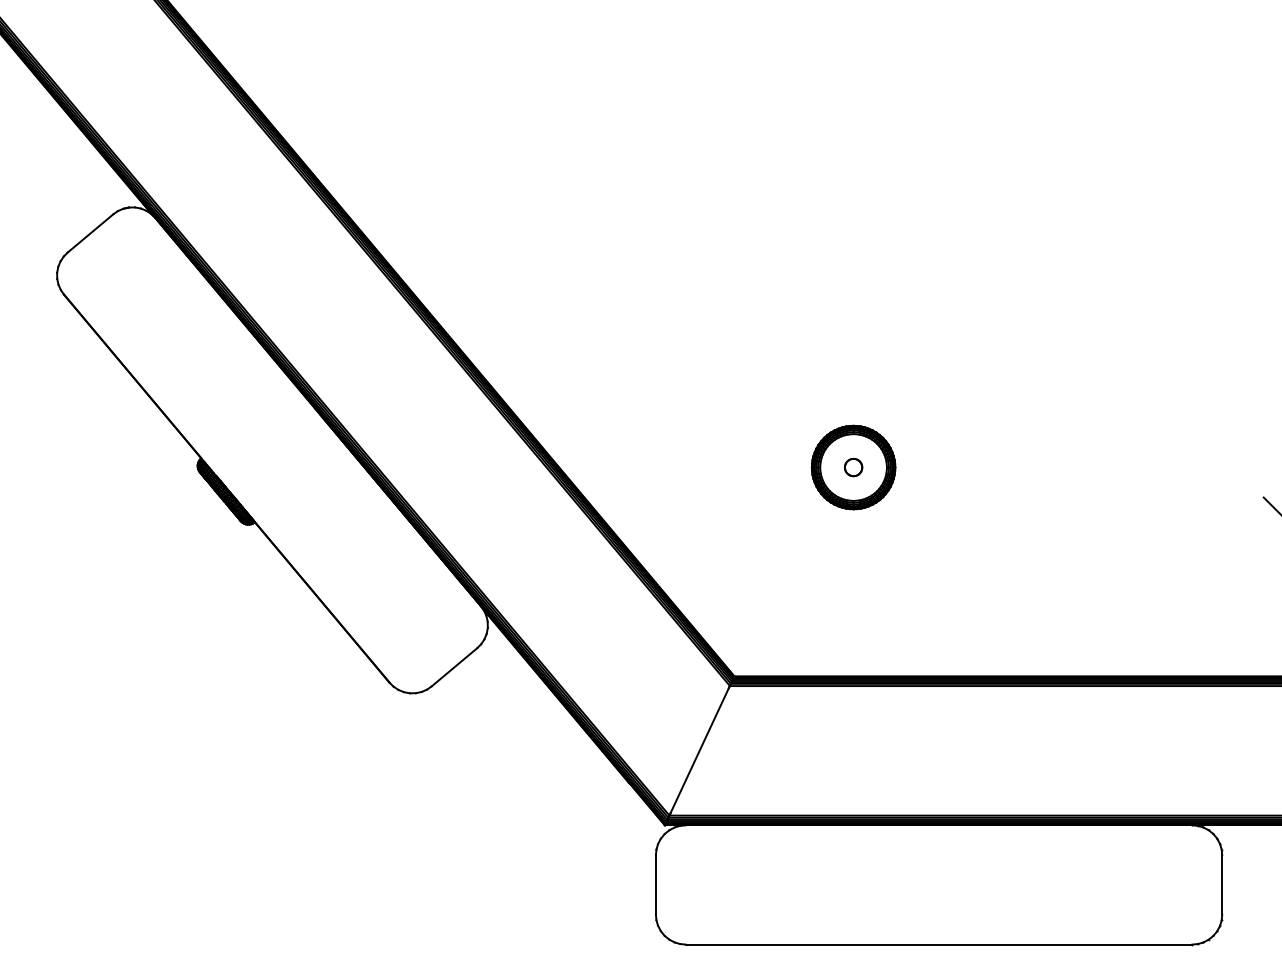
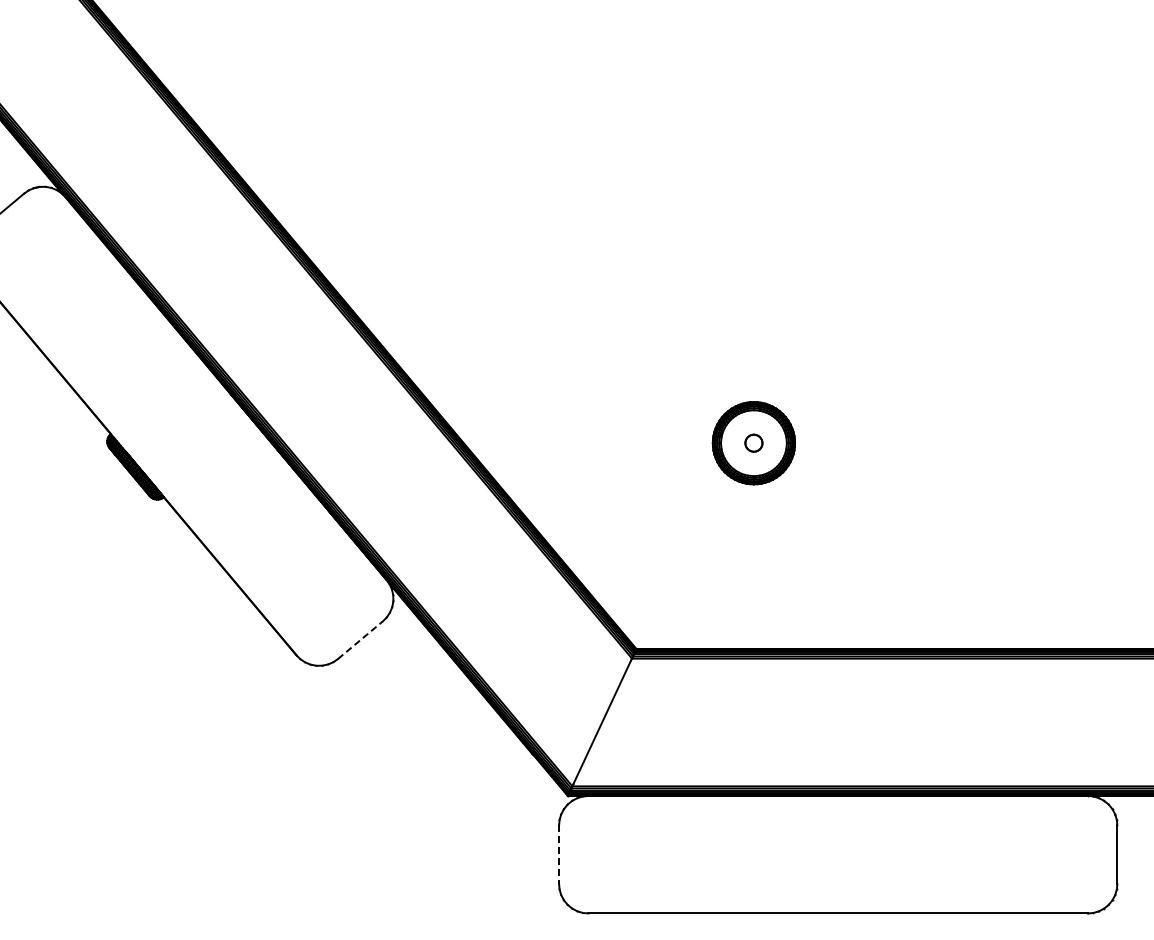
line: (454, 667) -> (360, 640), solid -> dashed
line: (655, 884) -> (558, 854), solid -> dashed

